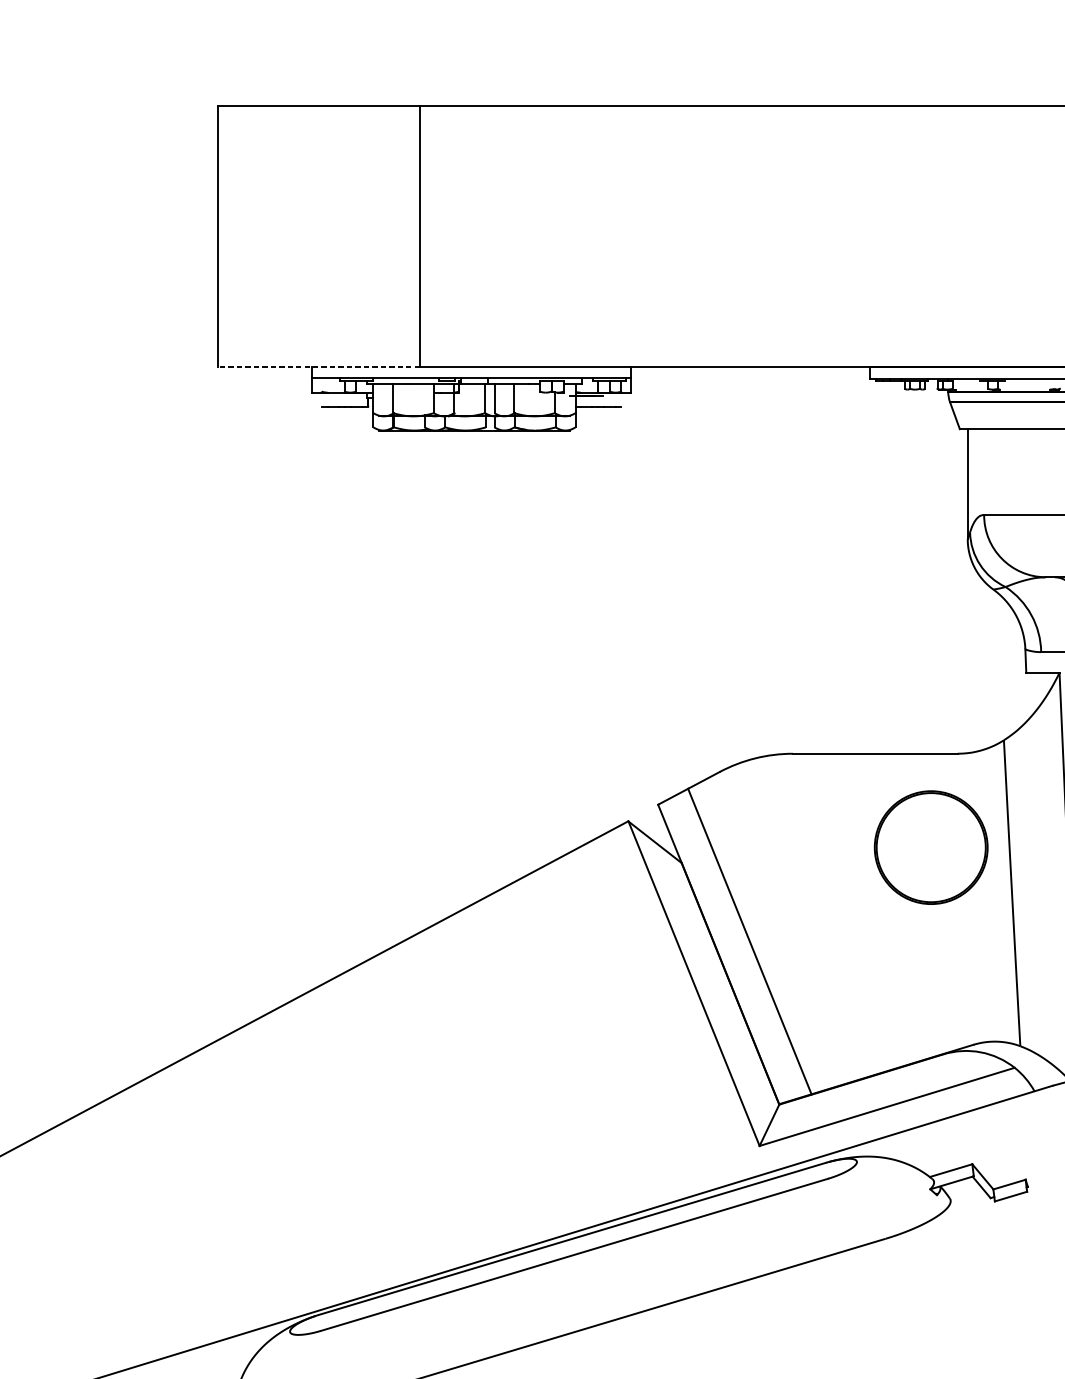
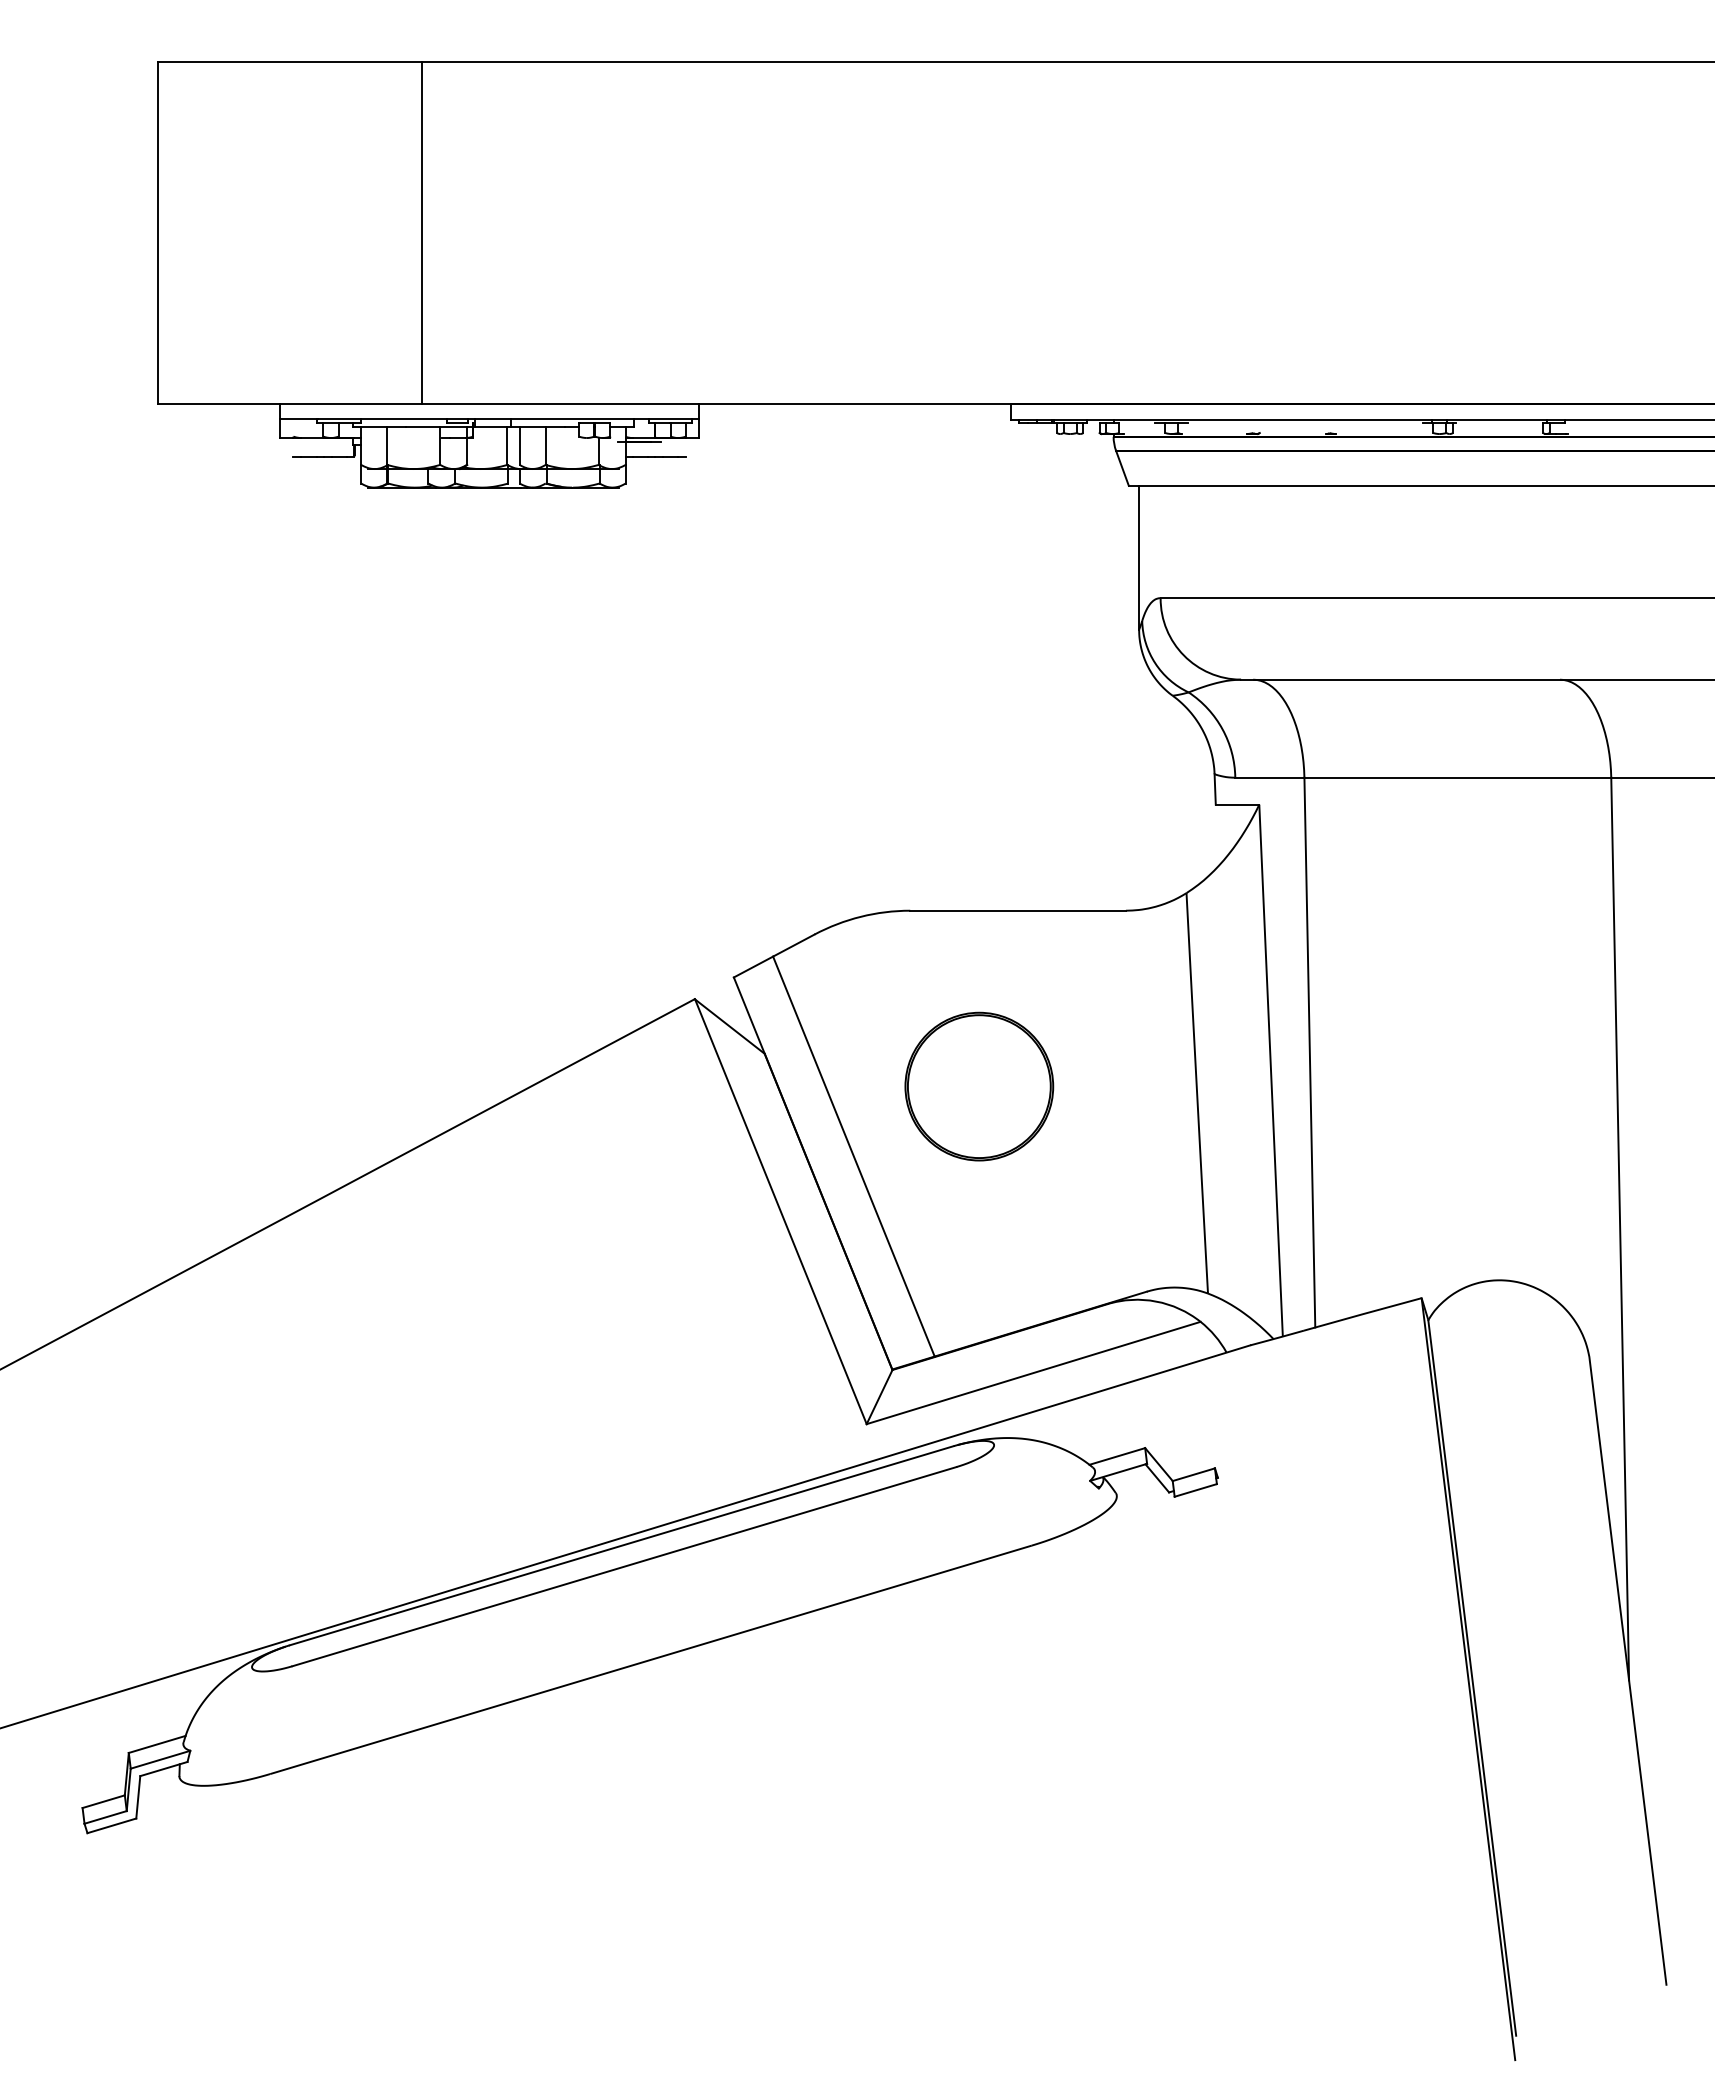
line: (318, 367) -> (289, 404), dashed -> solid
part: (931, 847) -> (979, 1086), moved

